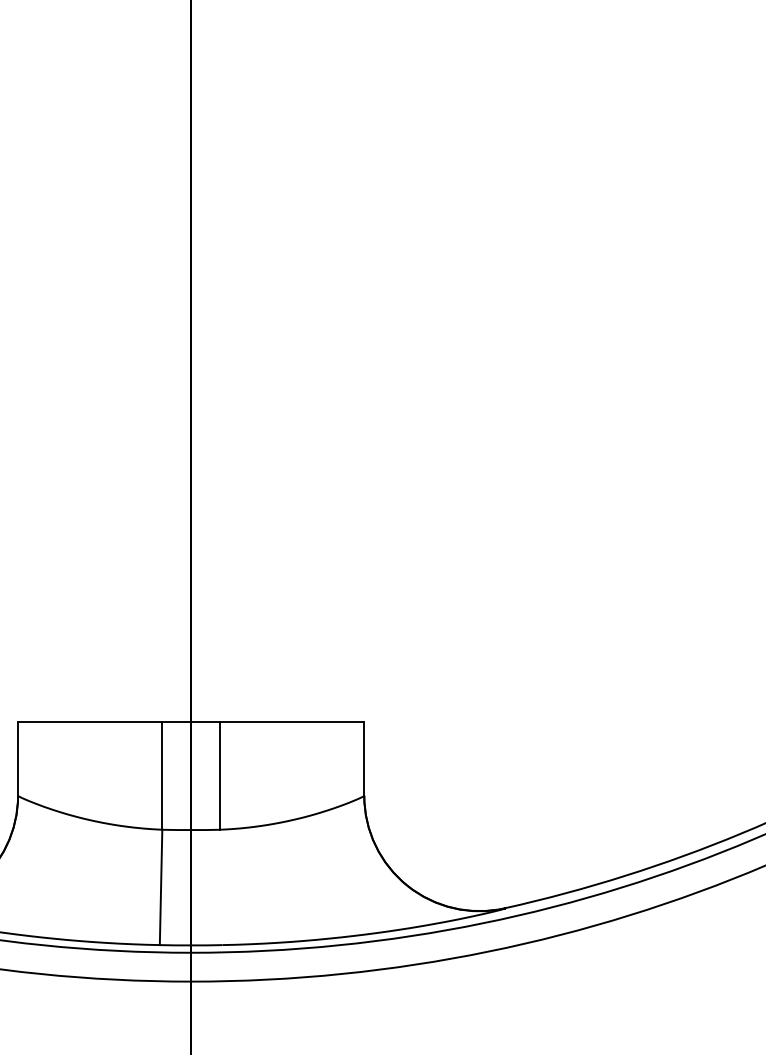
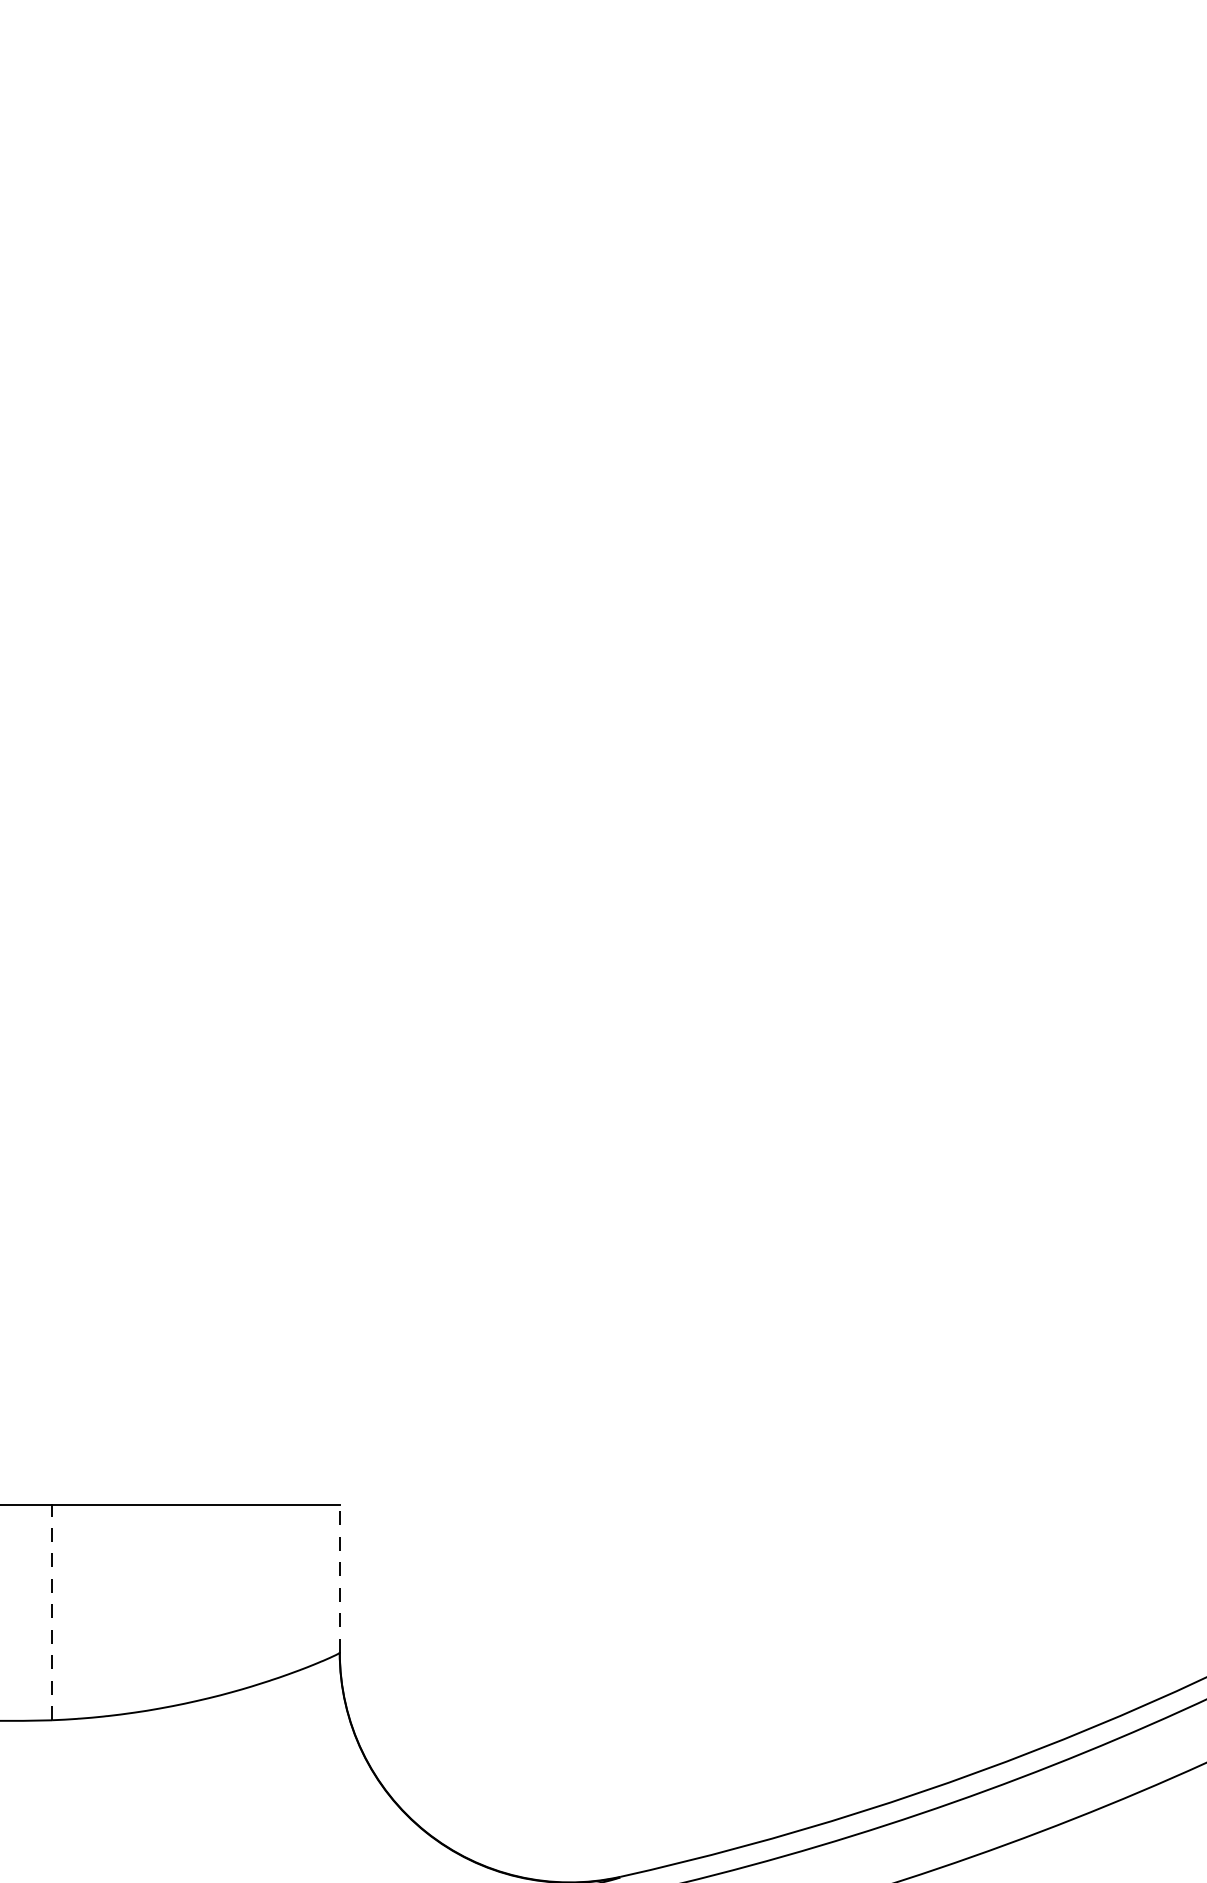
line: (364, 758) -> (340, 1578), solid -> dashed
line: (220, 775) -> (53, 1612), solid -> dashed

